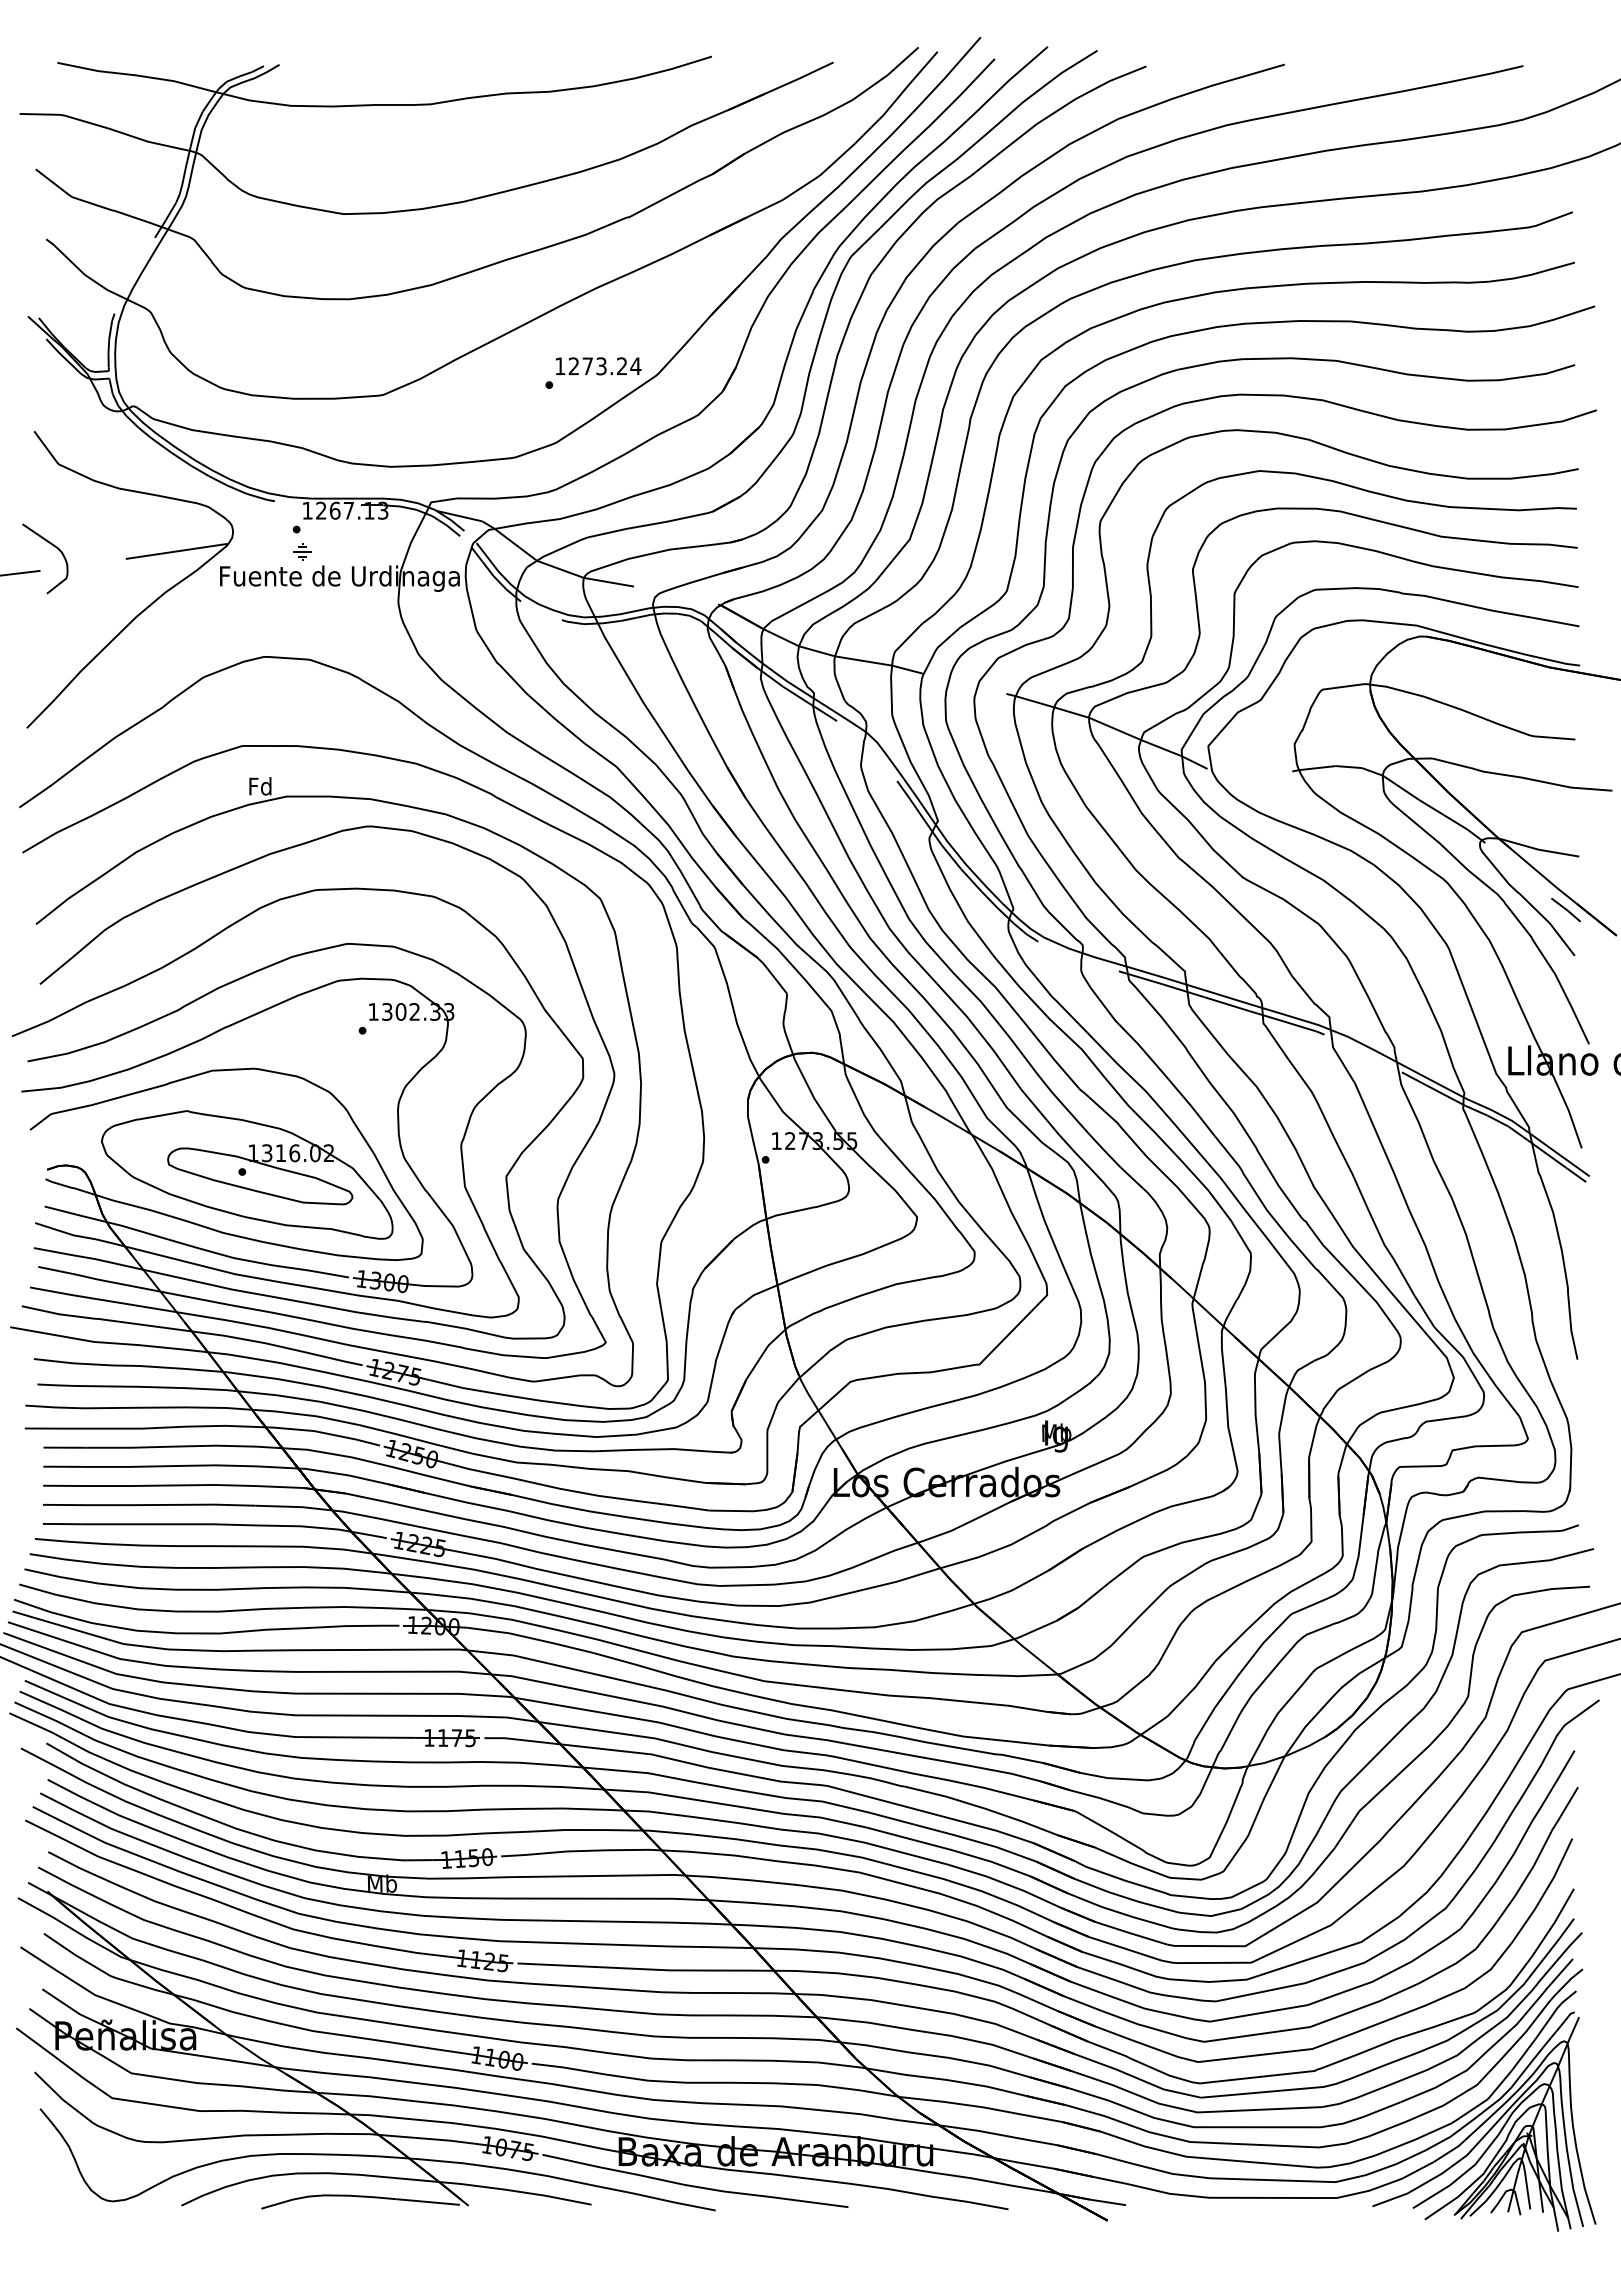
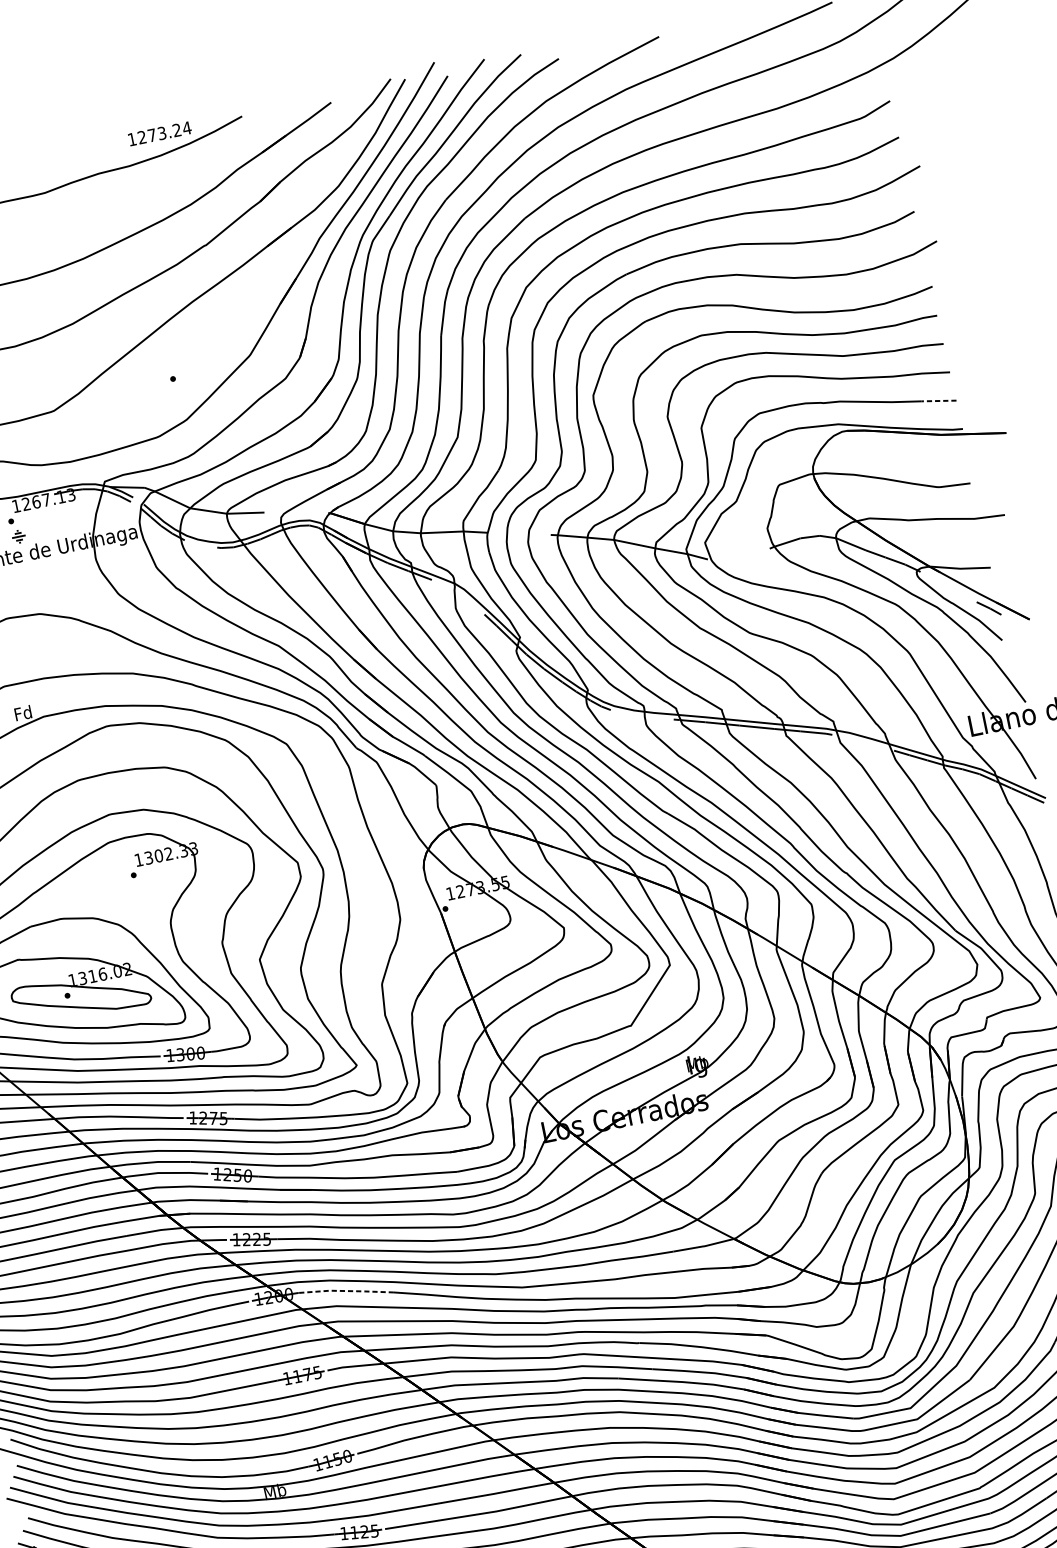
text: (598, 366) -> (159, 133), moved
line: (1555, 622) -> (938, 401), solid -> dashed
line: (530, 1638) -> (346, 1291), solid -> dashed

